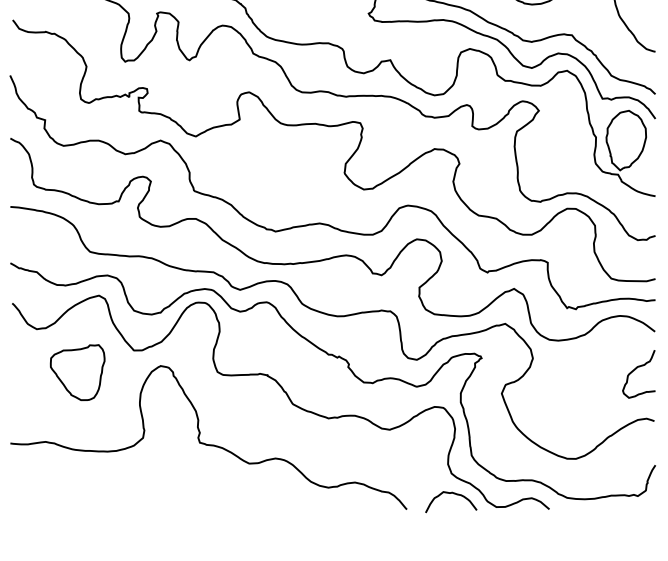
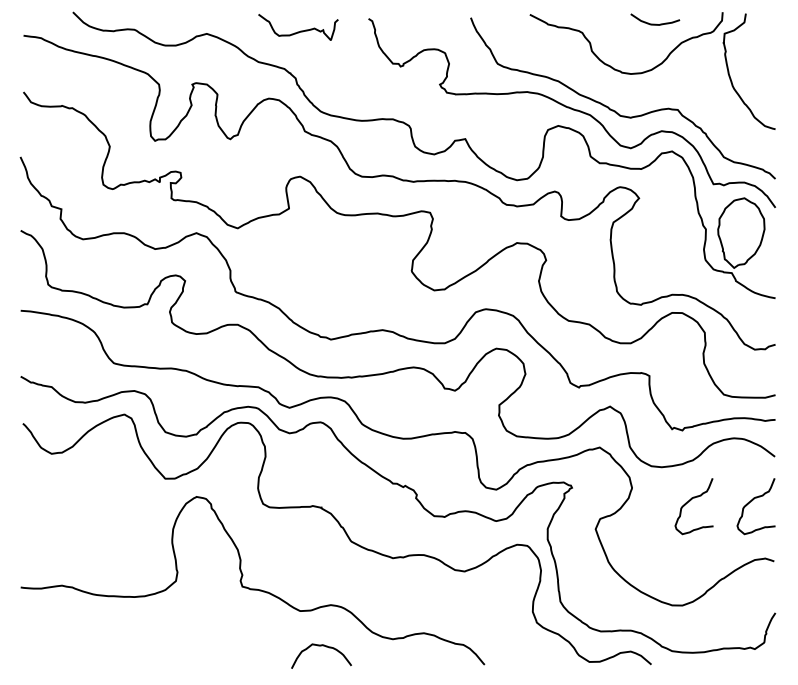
curve: (582, 369) -> (690, 501), added
part: (77, 372) -> (99, 504), removed
curve: (451, 493) -> (321, 646), moved

